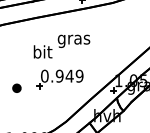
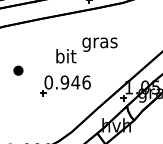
text: (61, 46) -> (86, 50), moved
text: (79, 75) -> (86, 81), 0.949 -> 0.946
part: (16, 87) -> (17, 69), moved

